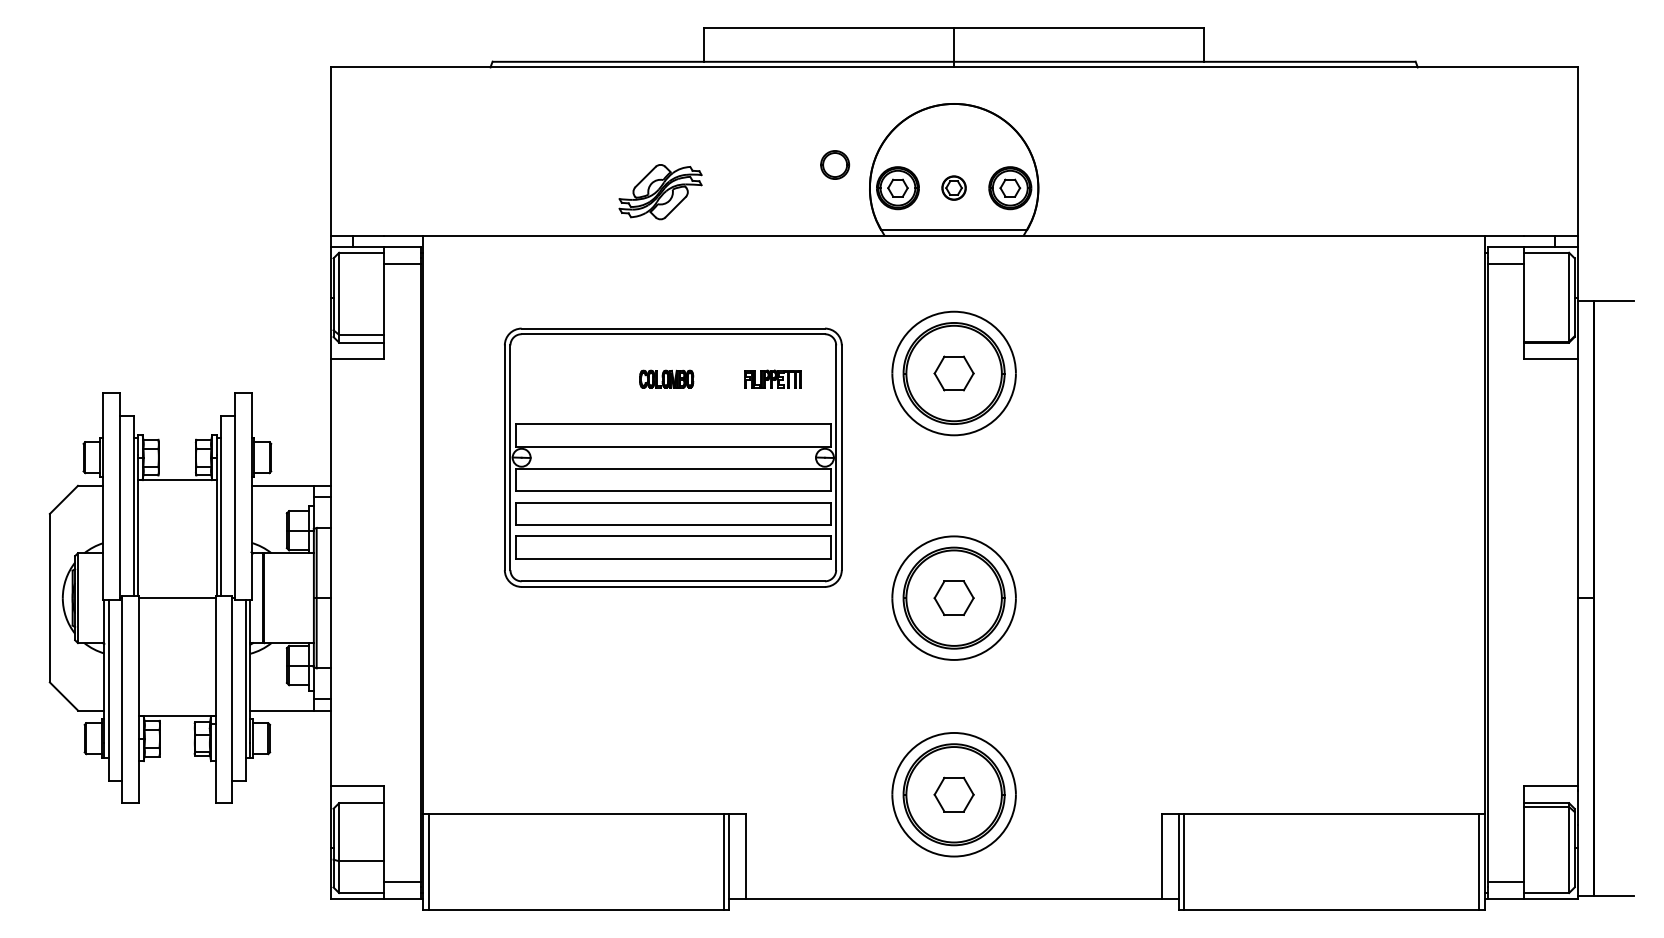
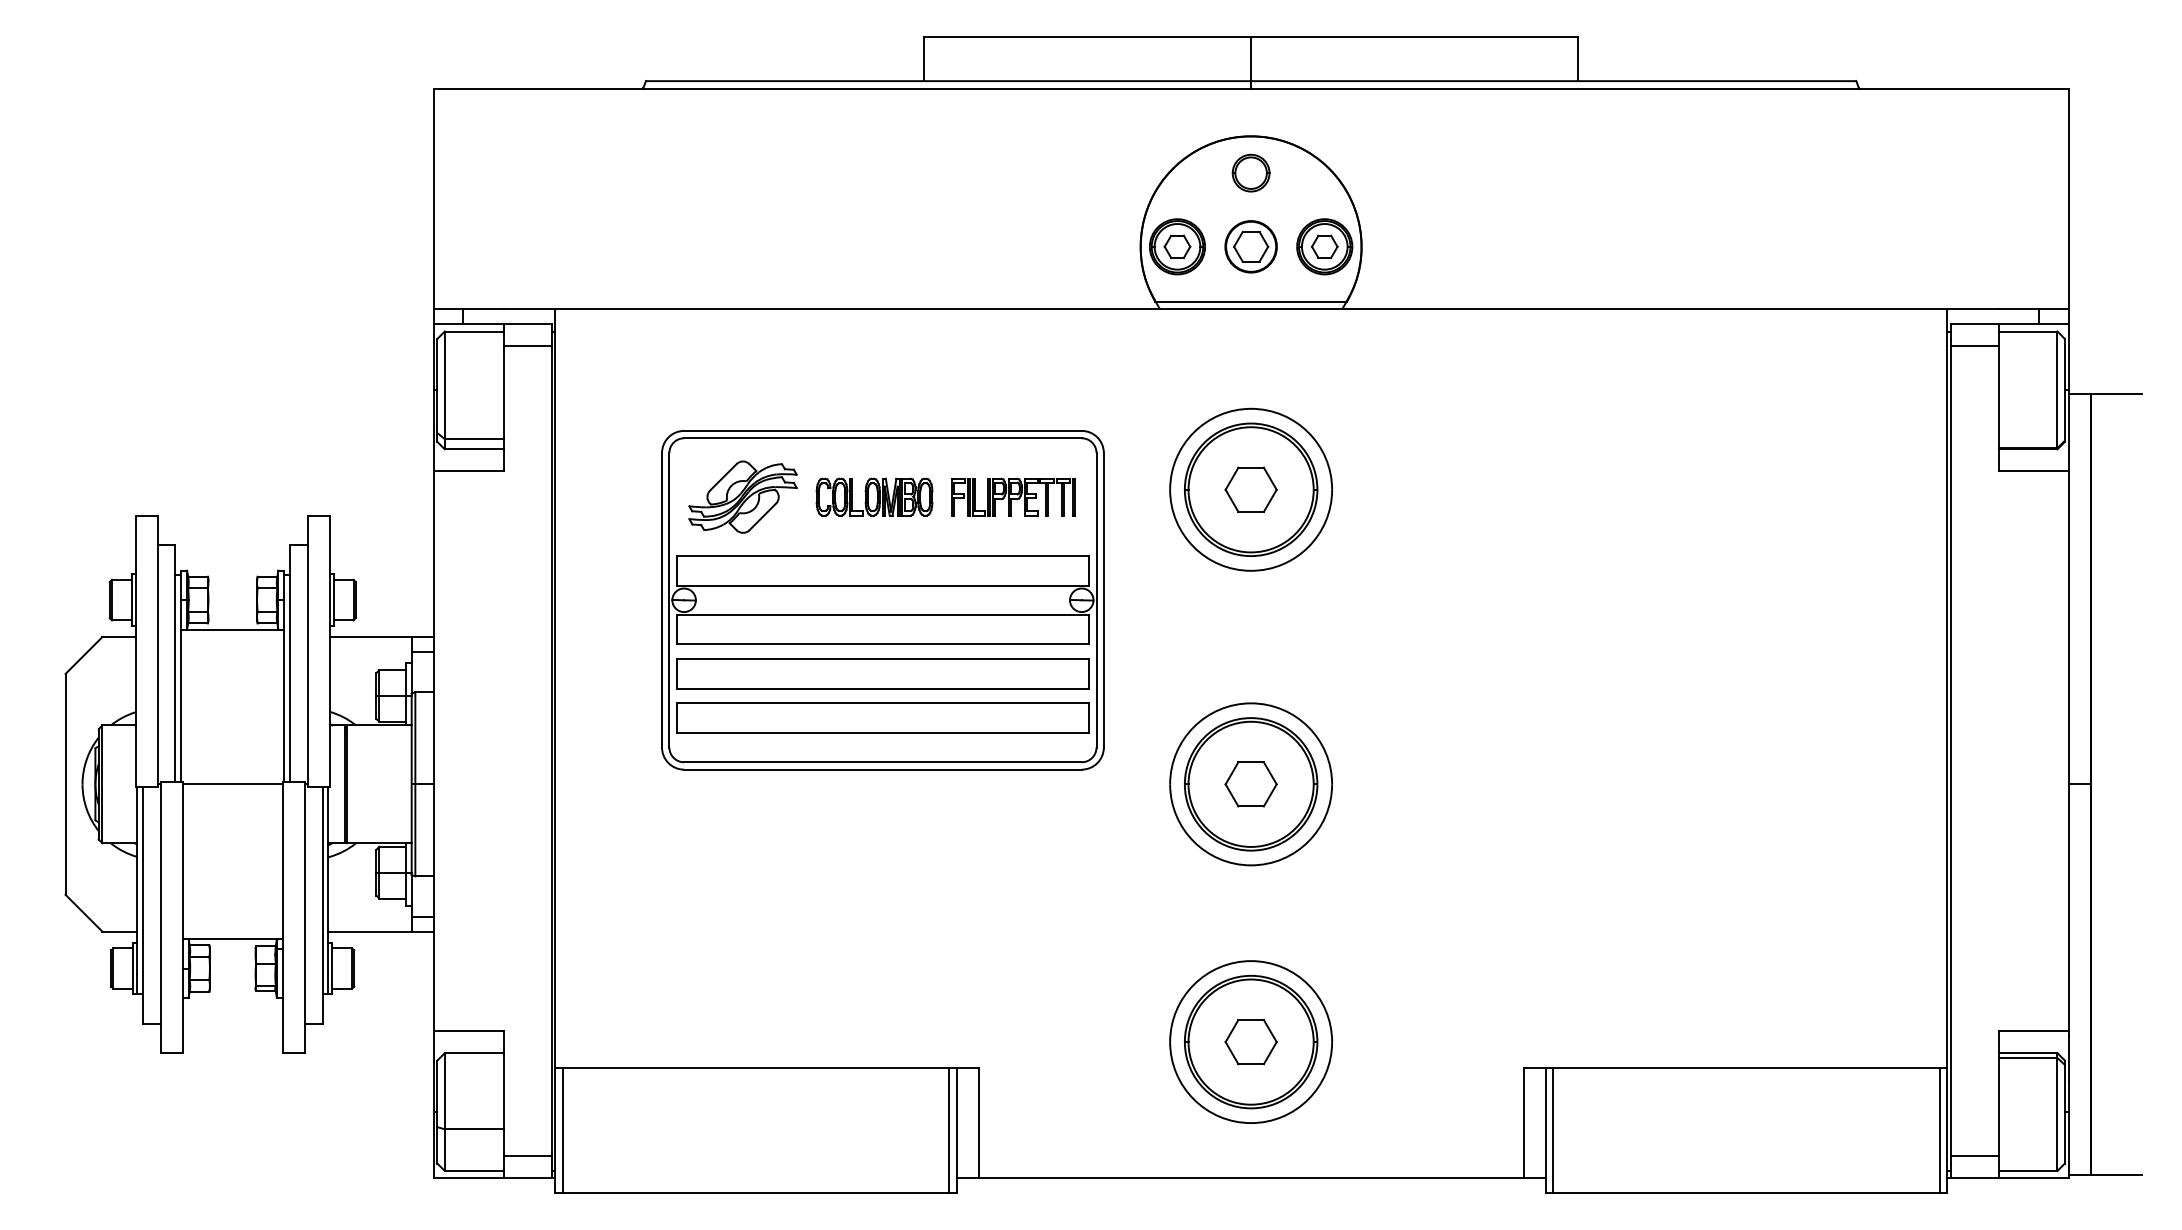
part: (835, 164) -> (1251, 172), moved
part: (953, 187) -> (1250, 245), size x1.67
part: (660, 192) -> (742, 497), moved
part: (772, 378) -> (1012, 496), size x1.67
part: (666, 379) -> (874, 497), size x1.67

